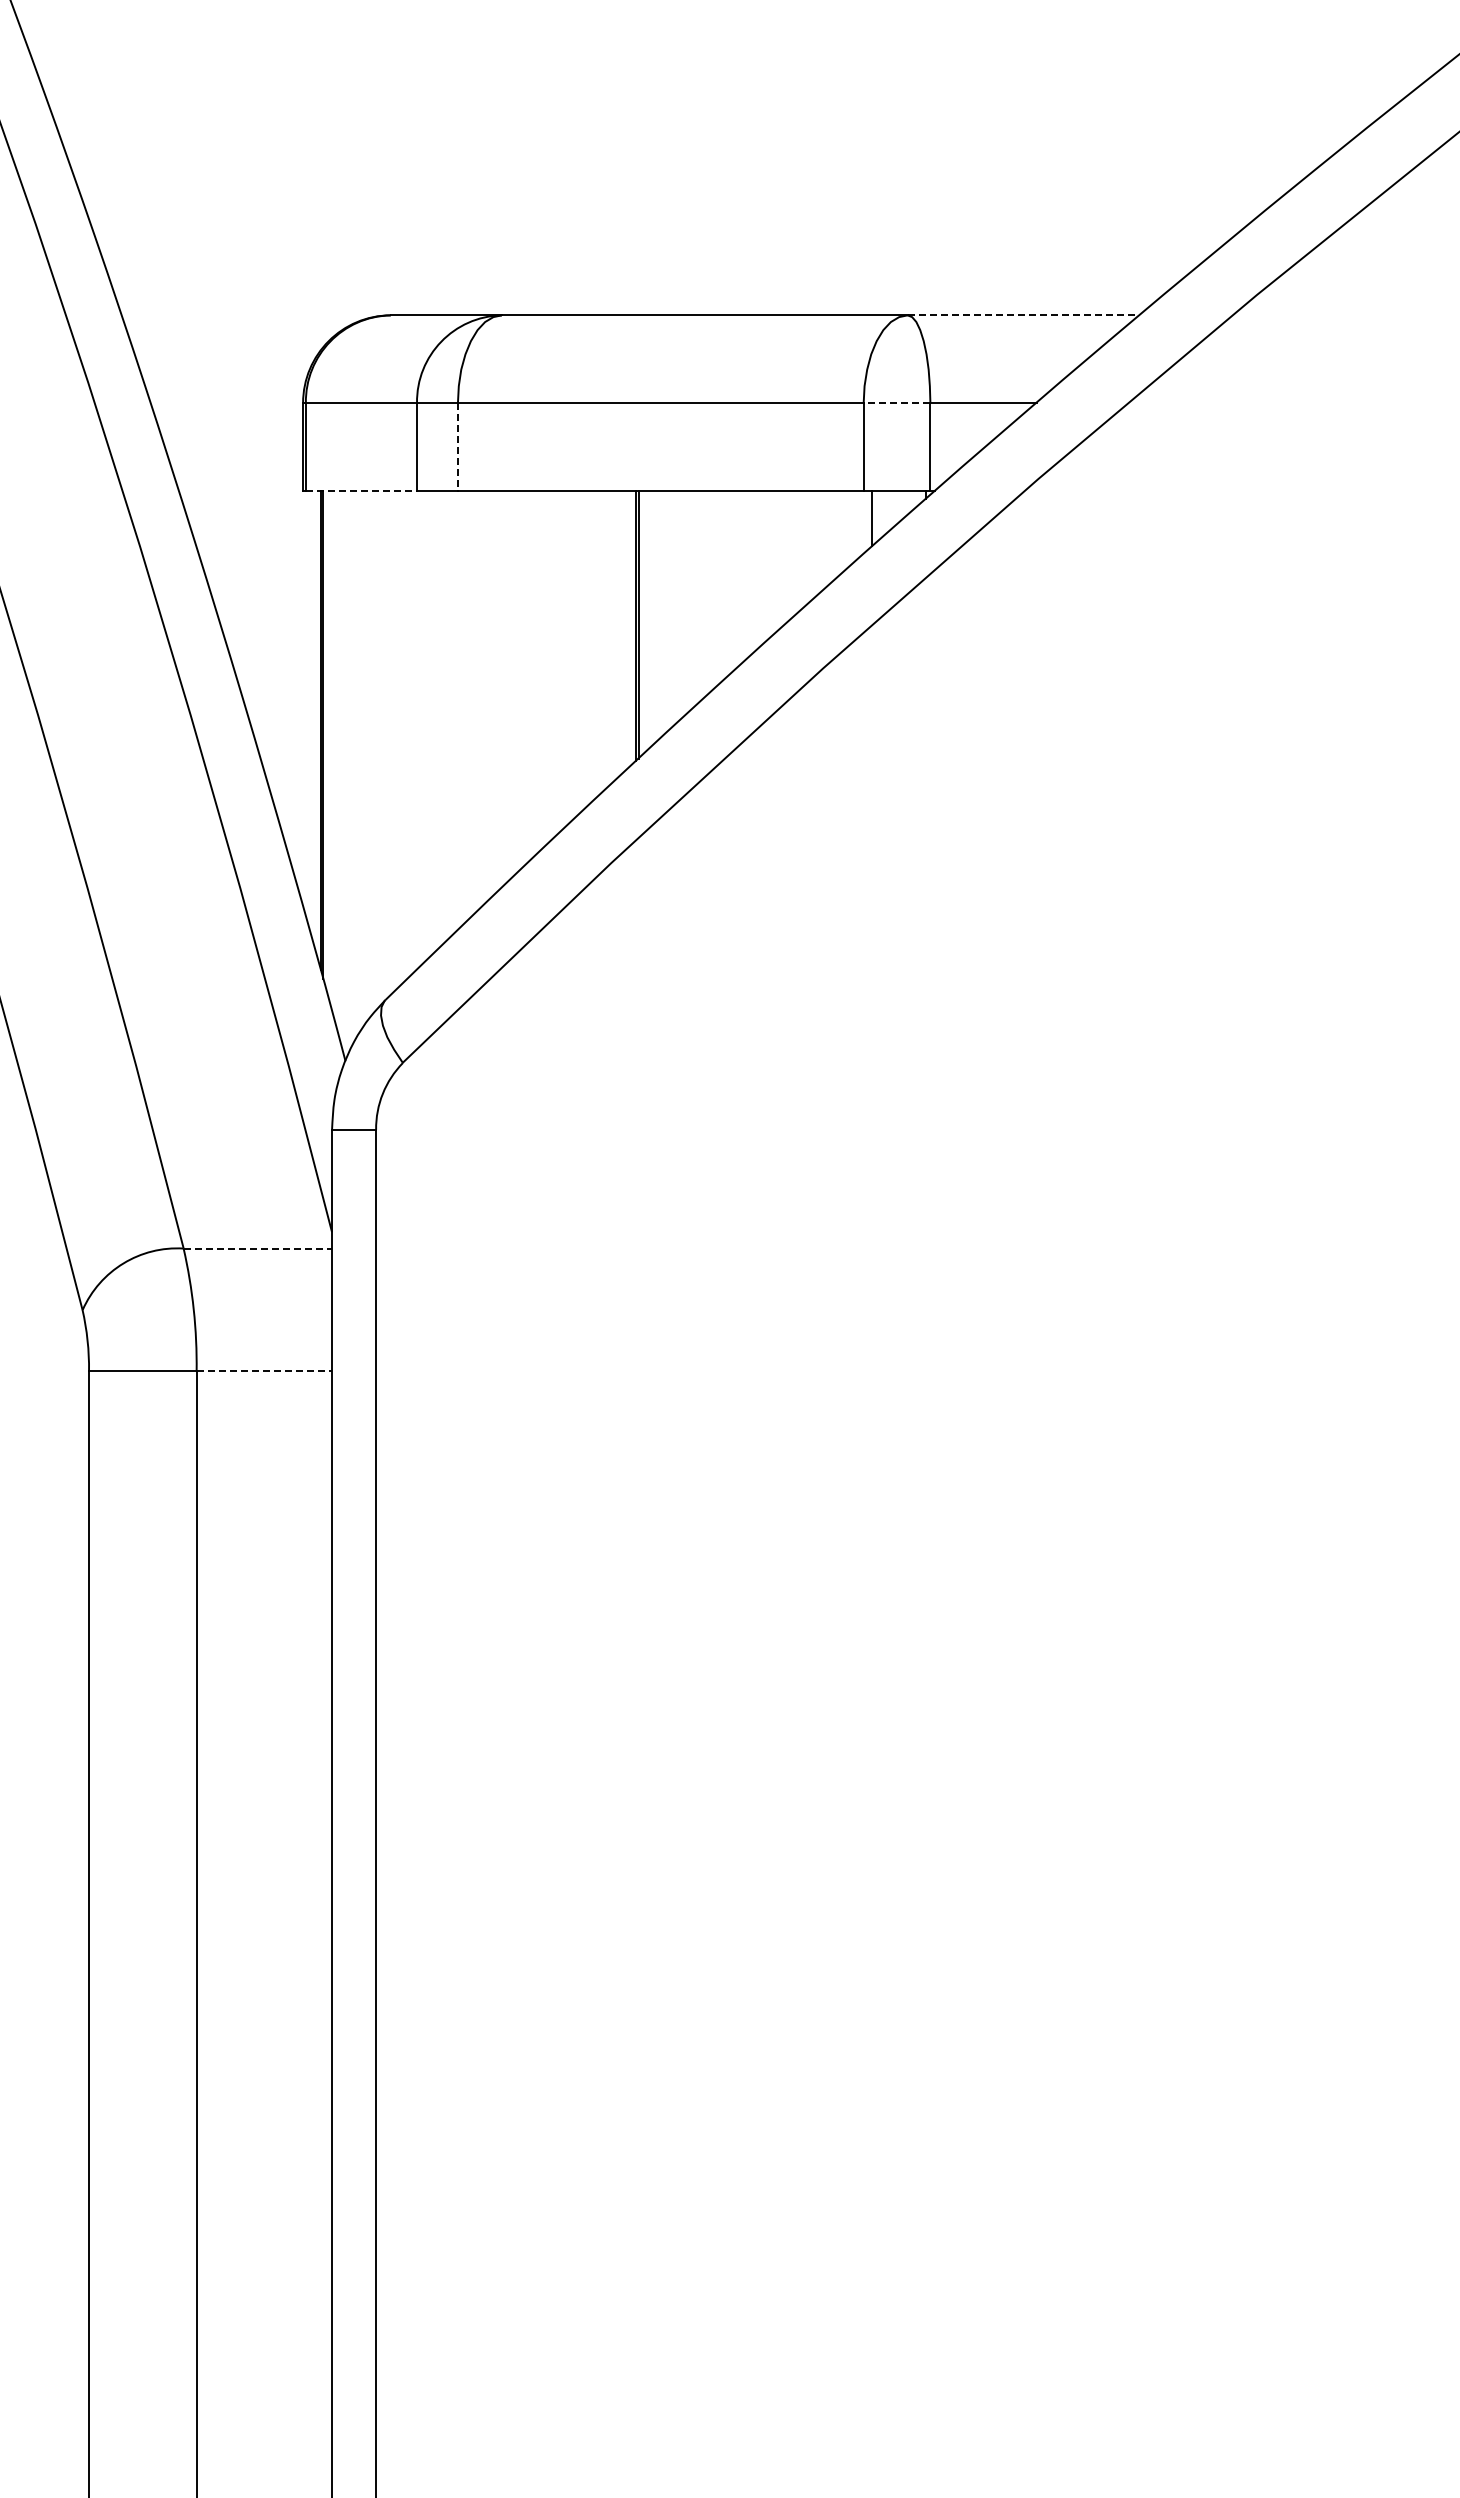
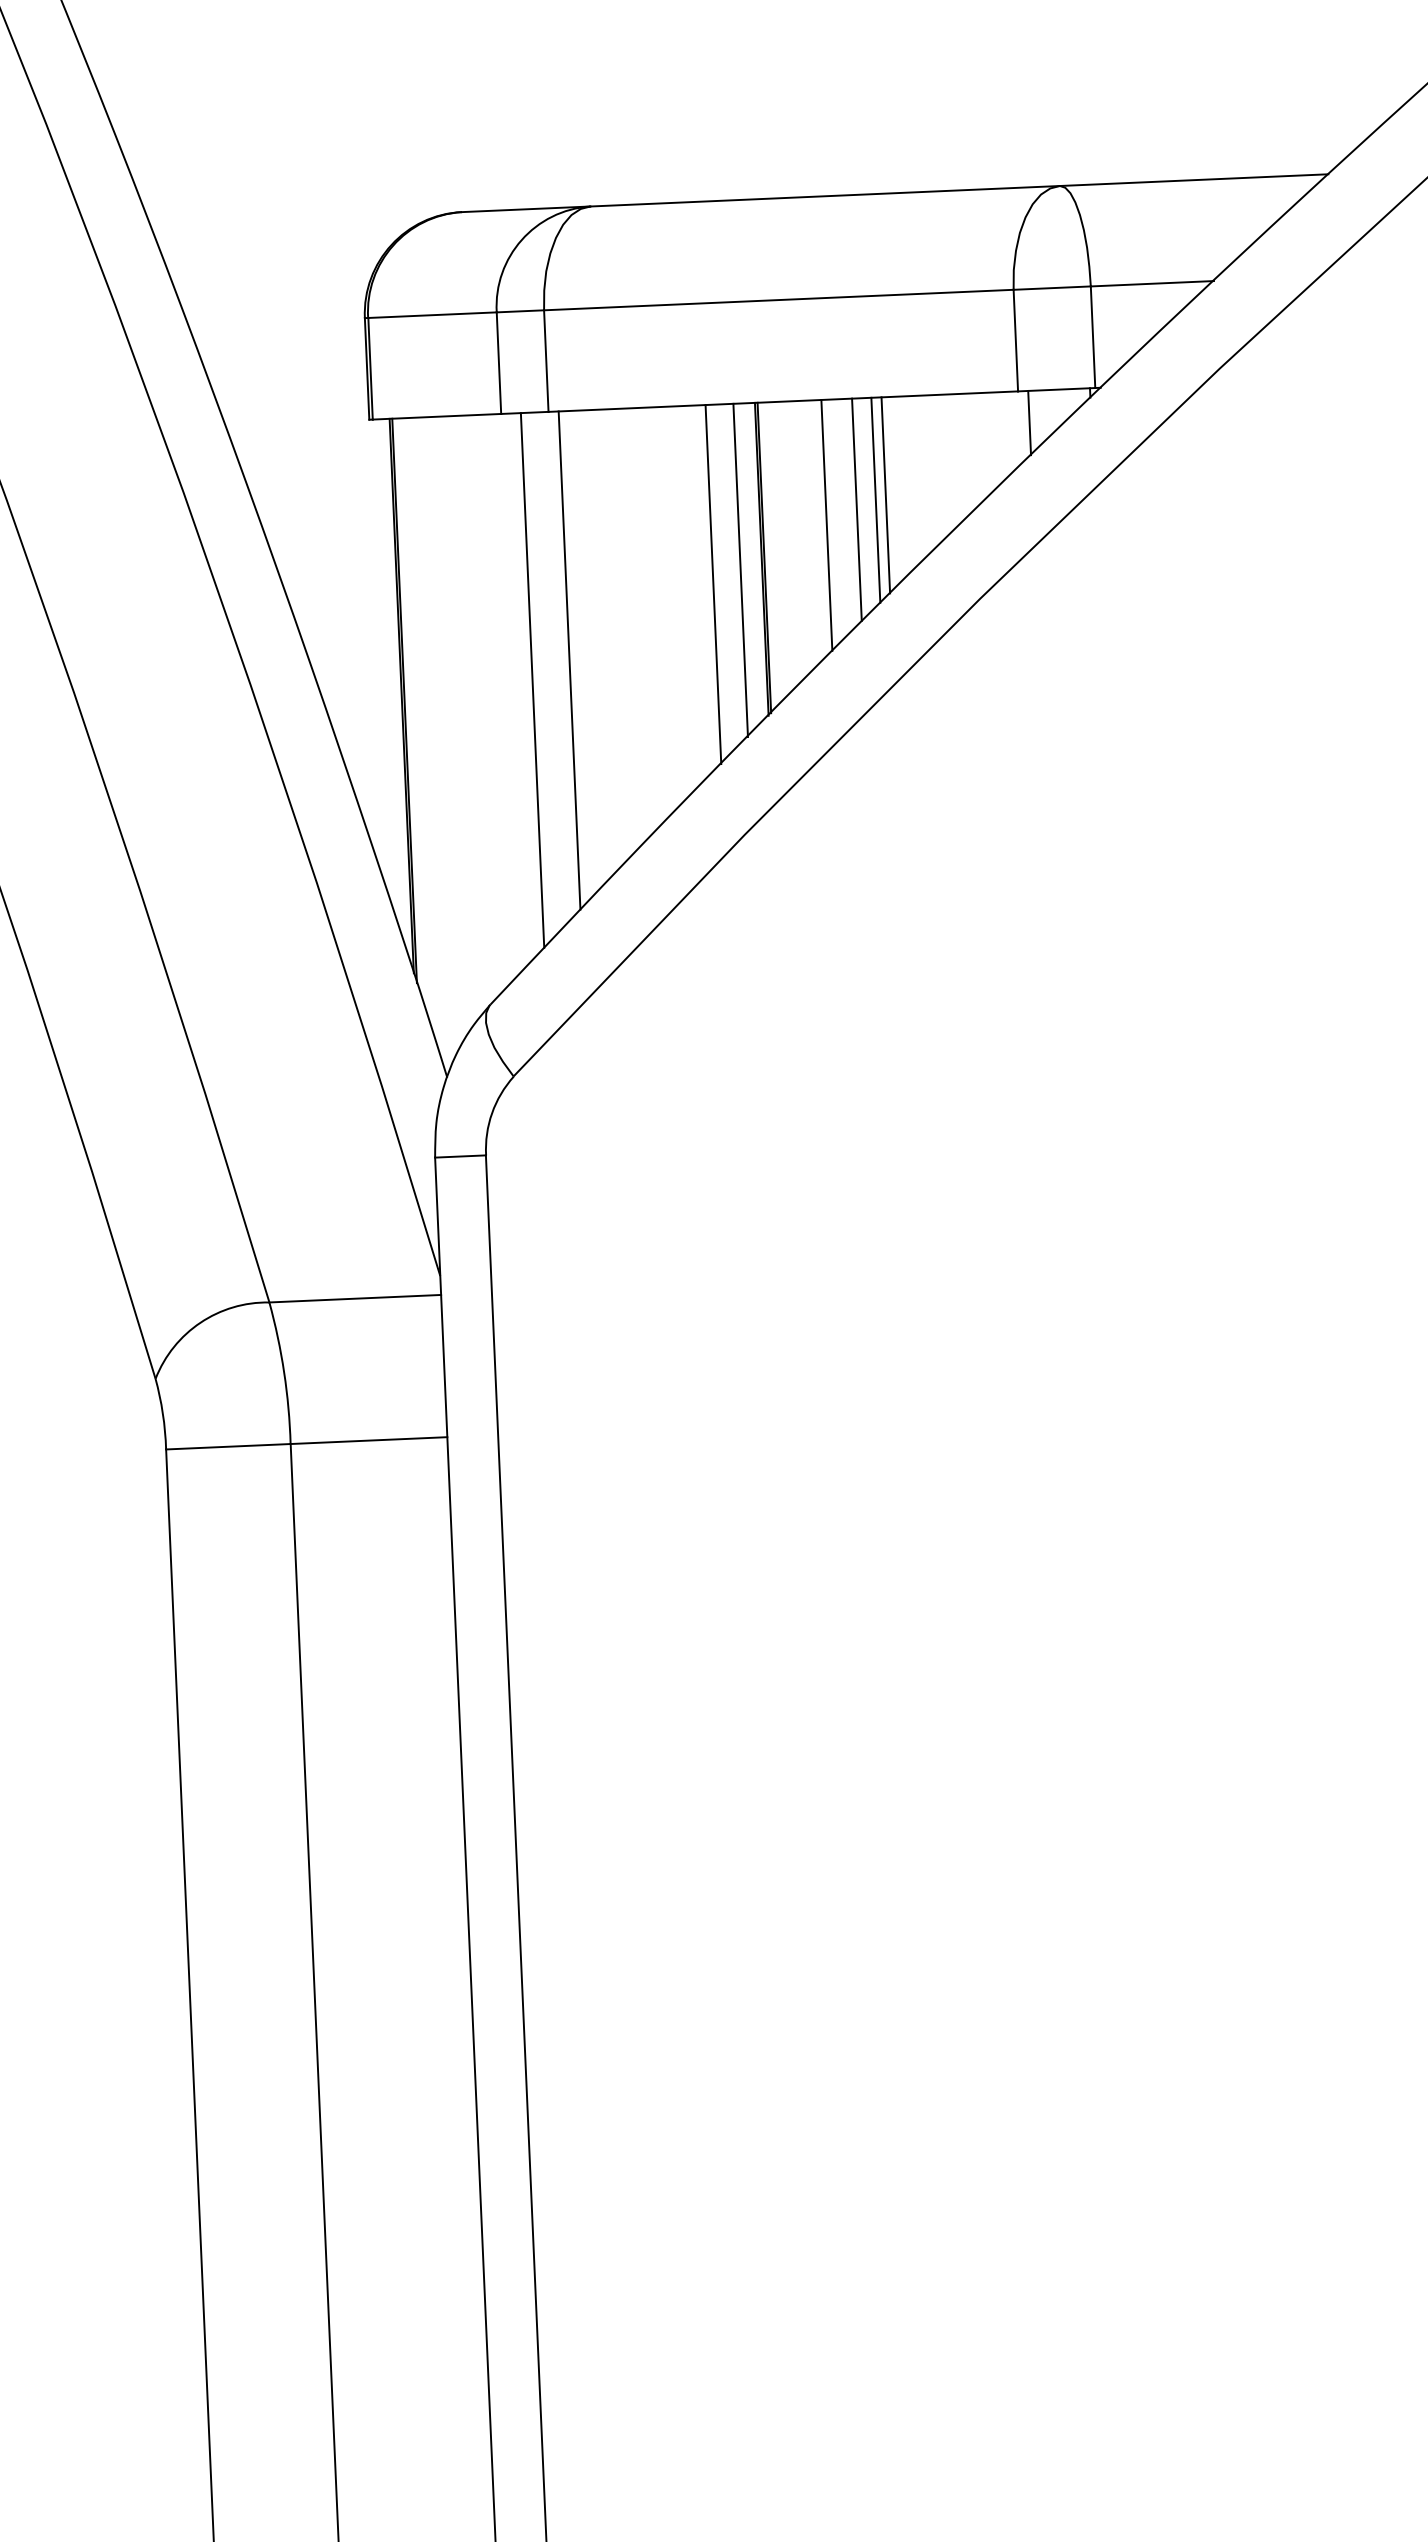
line: (1023, 315) -> (1194, 180), dashed -> solid
line: (896, 403) -> (1051, 288), dashed -> solid
line: (457, 447) -> (545, 361), dashed -> solid
line: (362, 490) -> (438, 416), dashed -> solid
line: (745, 575) -> (885, 495), added
line: (736, 579) -> (875, 500), added
line: (720, 586) -> (857, 509), added
line: (693, 598) -> (826, 524), added
line: (617, 634) -> (740, 569), added
line: (593, 645) -> (713, 583), added
line: (466, 705) -> (569, 659), added
line: (434, 721) -> (533, 679), added
line: (258, 1248) -> (356, 1298), dashed -> solid
line: (264, 1371) -> (369, 1440), dashed -> solid

